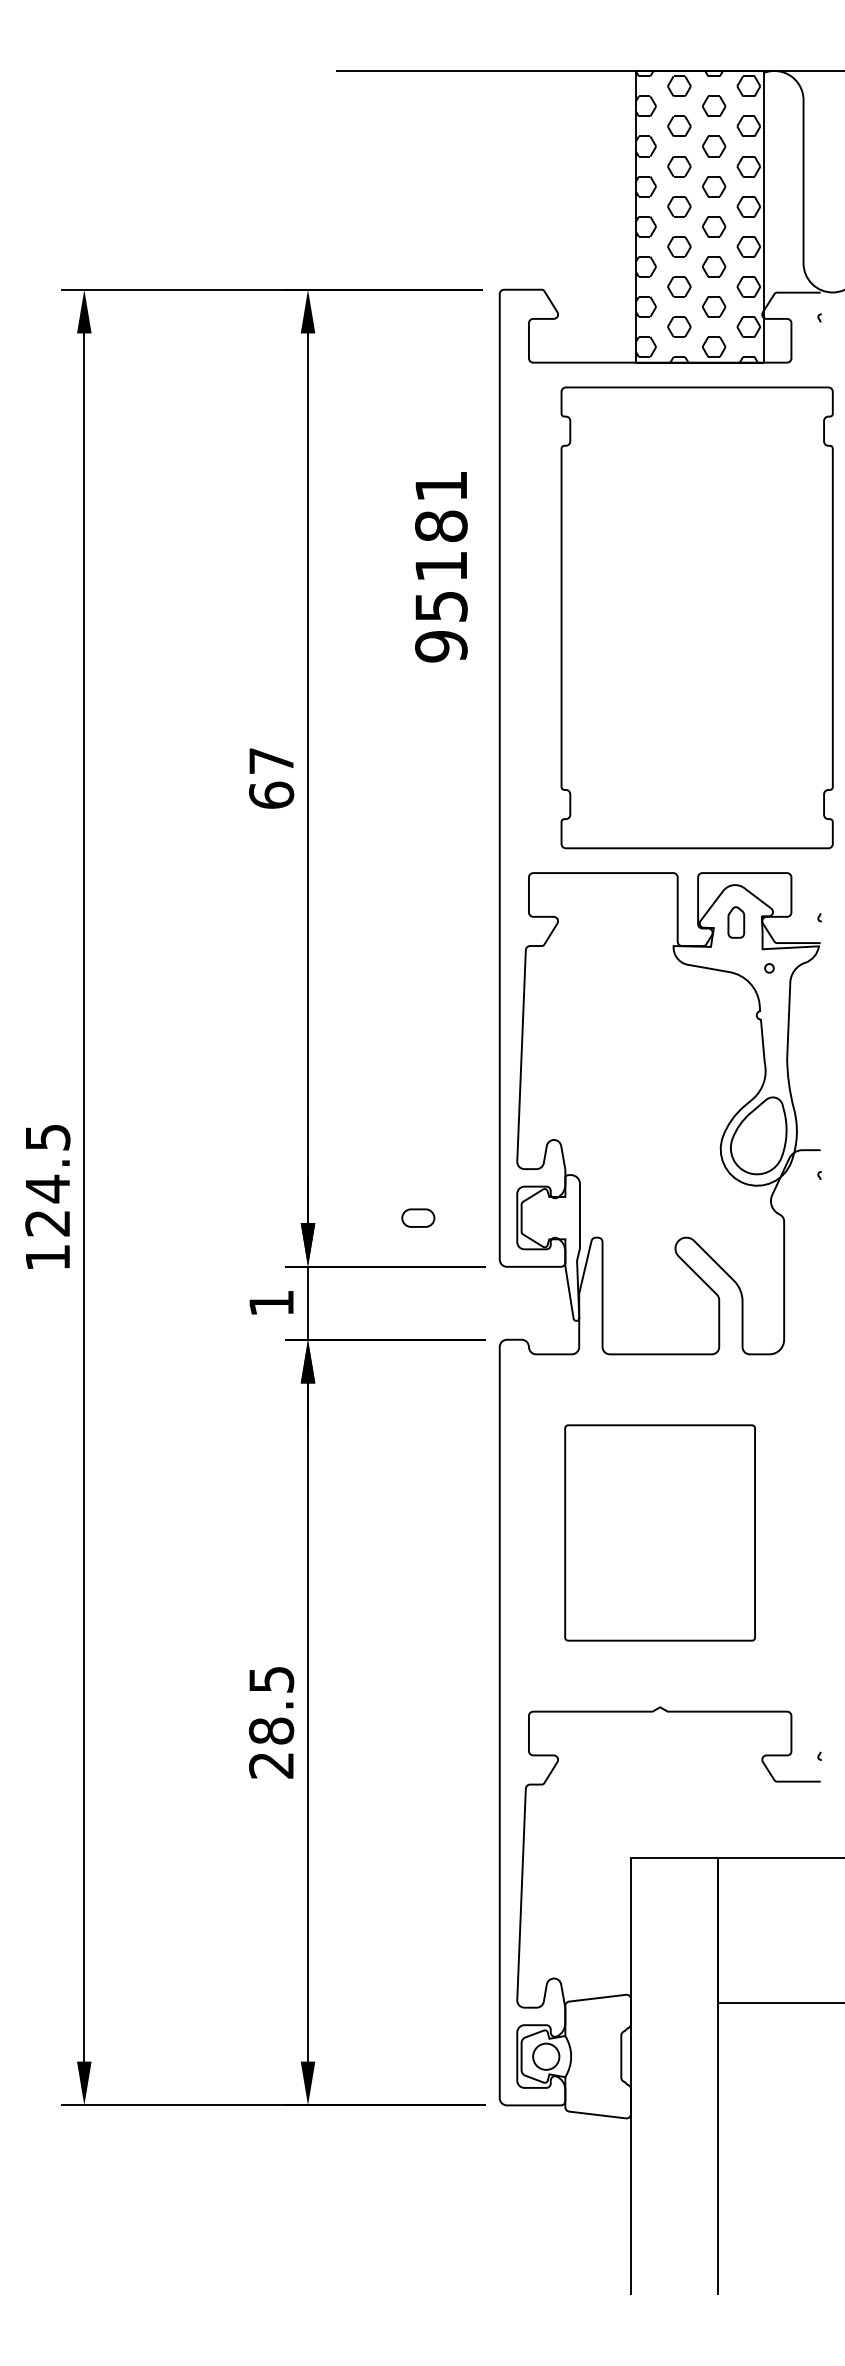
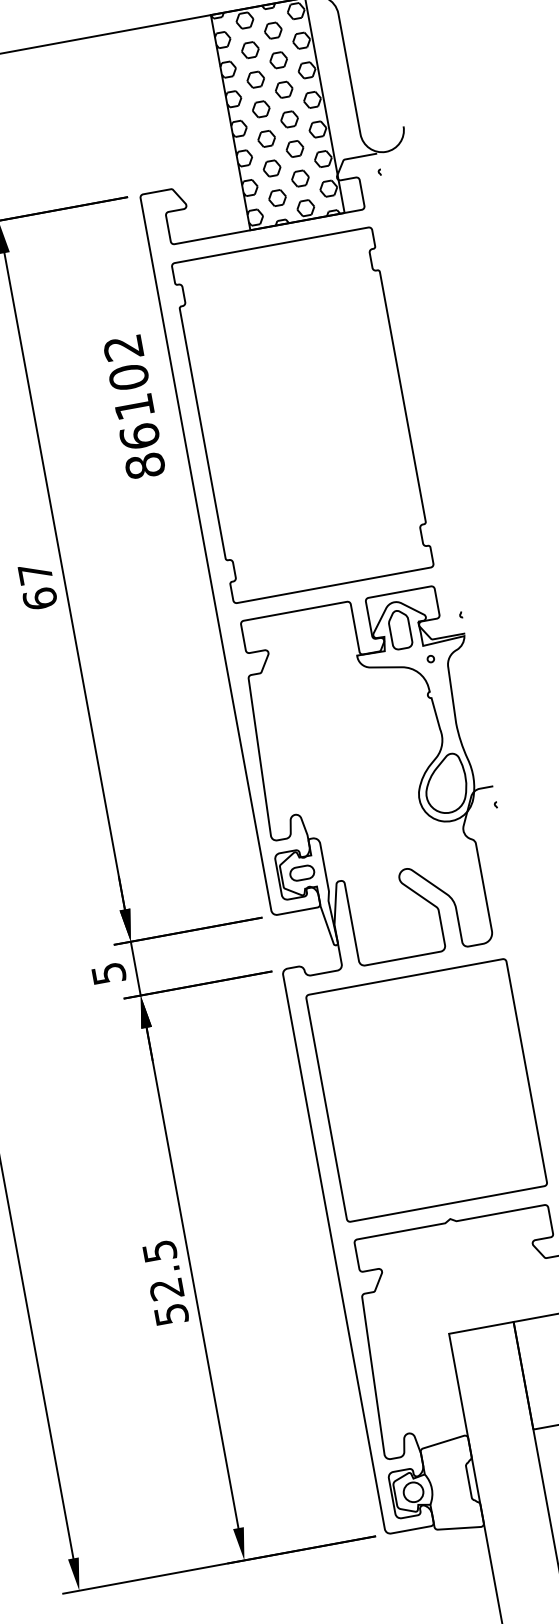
text: (441, 567) -> (134, 407), 95181 -> 86102
part: (696, 617) -> (302, 415), moved
part: (736, 922) -> (400, 629), size x1.67
part: (418, 1217) -> (302, 872), moved
text: (271, 1303) -> (108, 973), 1 -> 5
part: (659, 1532) -> (426, 1090), size x1.43
text: (271, 1747) -> (168, 1301), 28.5 -> 52.5

